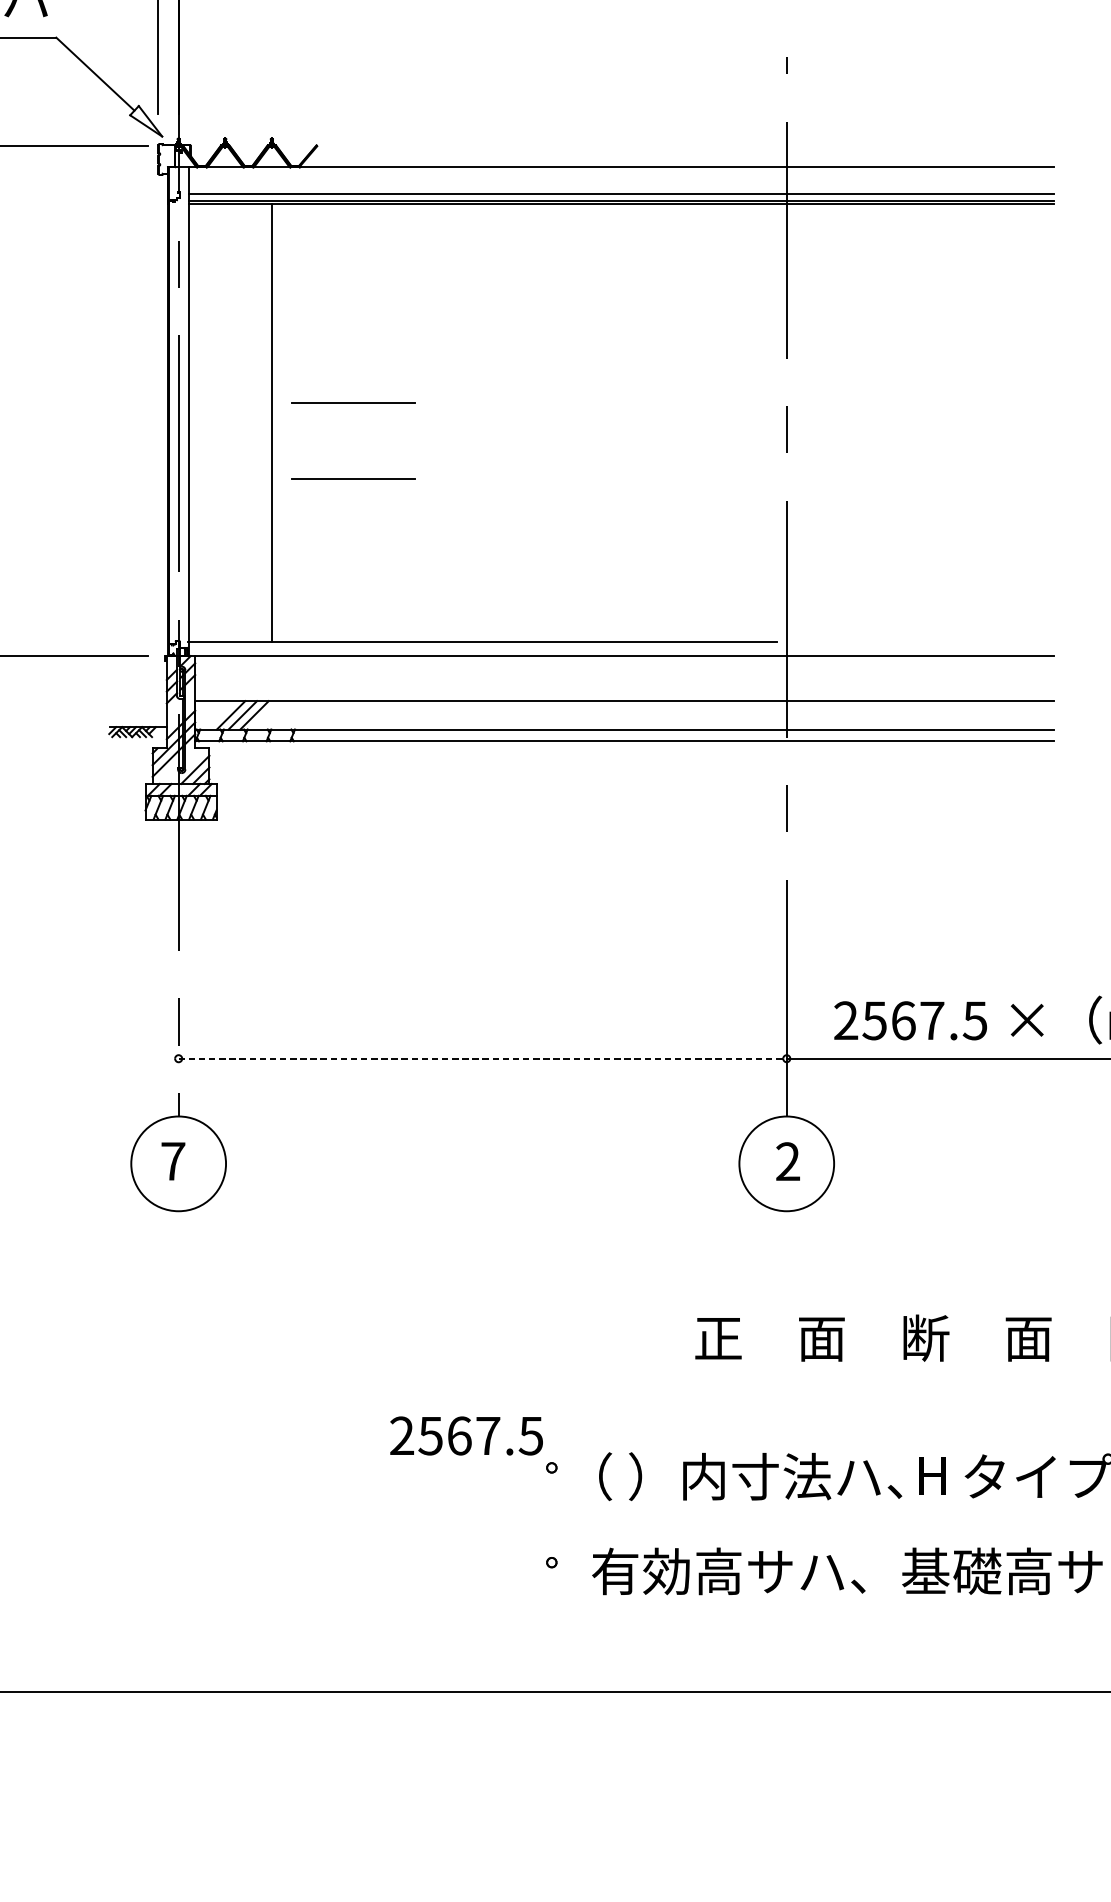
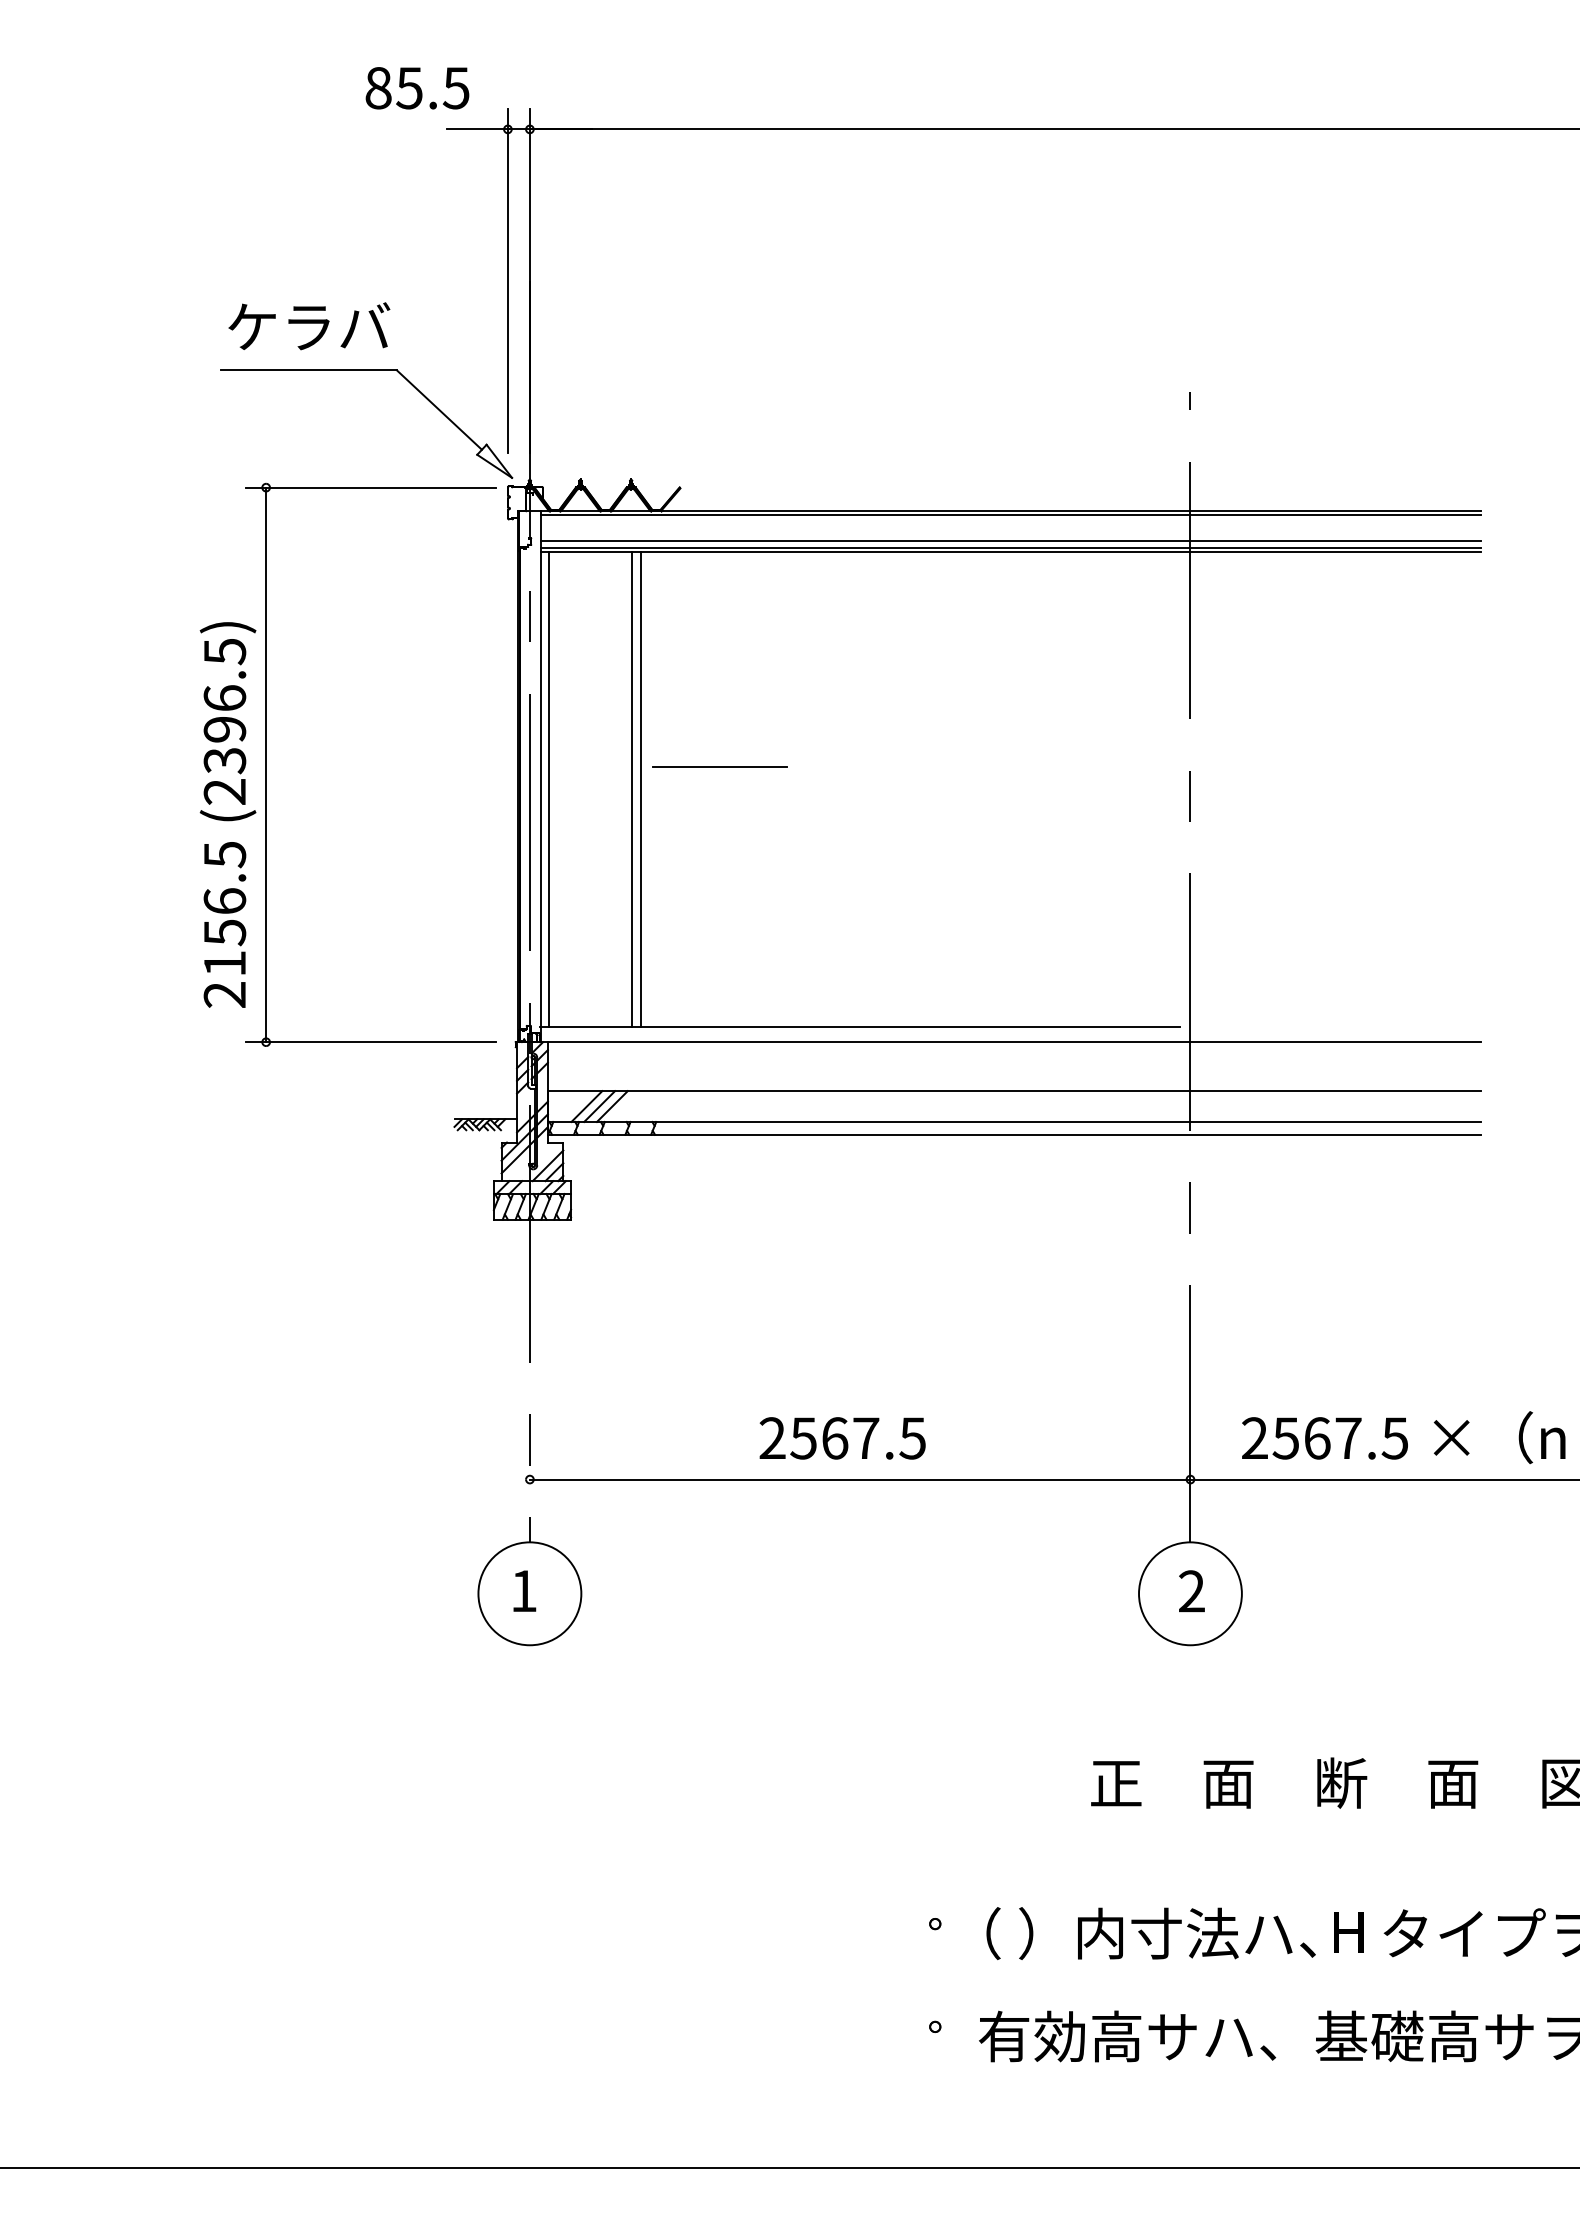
line: (621, 171) -> (1010, 515), added
line: (195, 422) -> (548, 788), added
line: (281, 422) -> (641, 788), added
line: (353, 478) -> (719, 849), removed
line: (483, 1058) -> (860, 1479), dashed -> solid
text: (173, 1160) -> (524, 1590), 7 -> 1
text: (466, 1436) -> (842, 1438), moved

